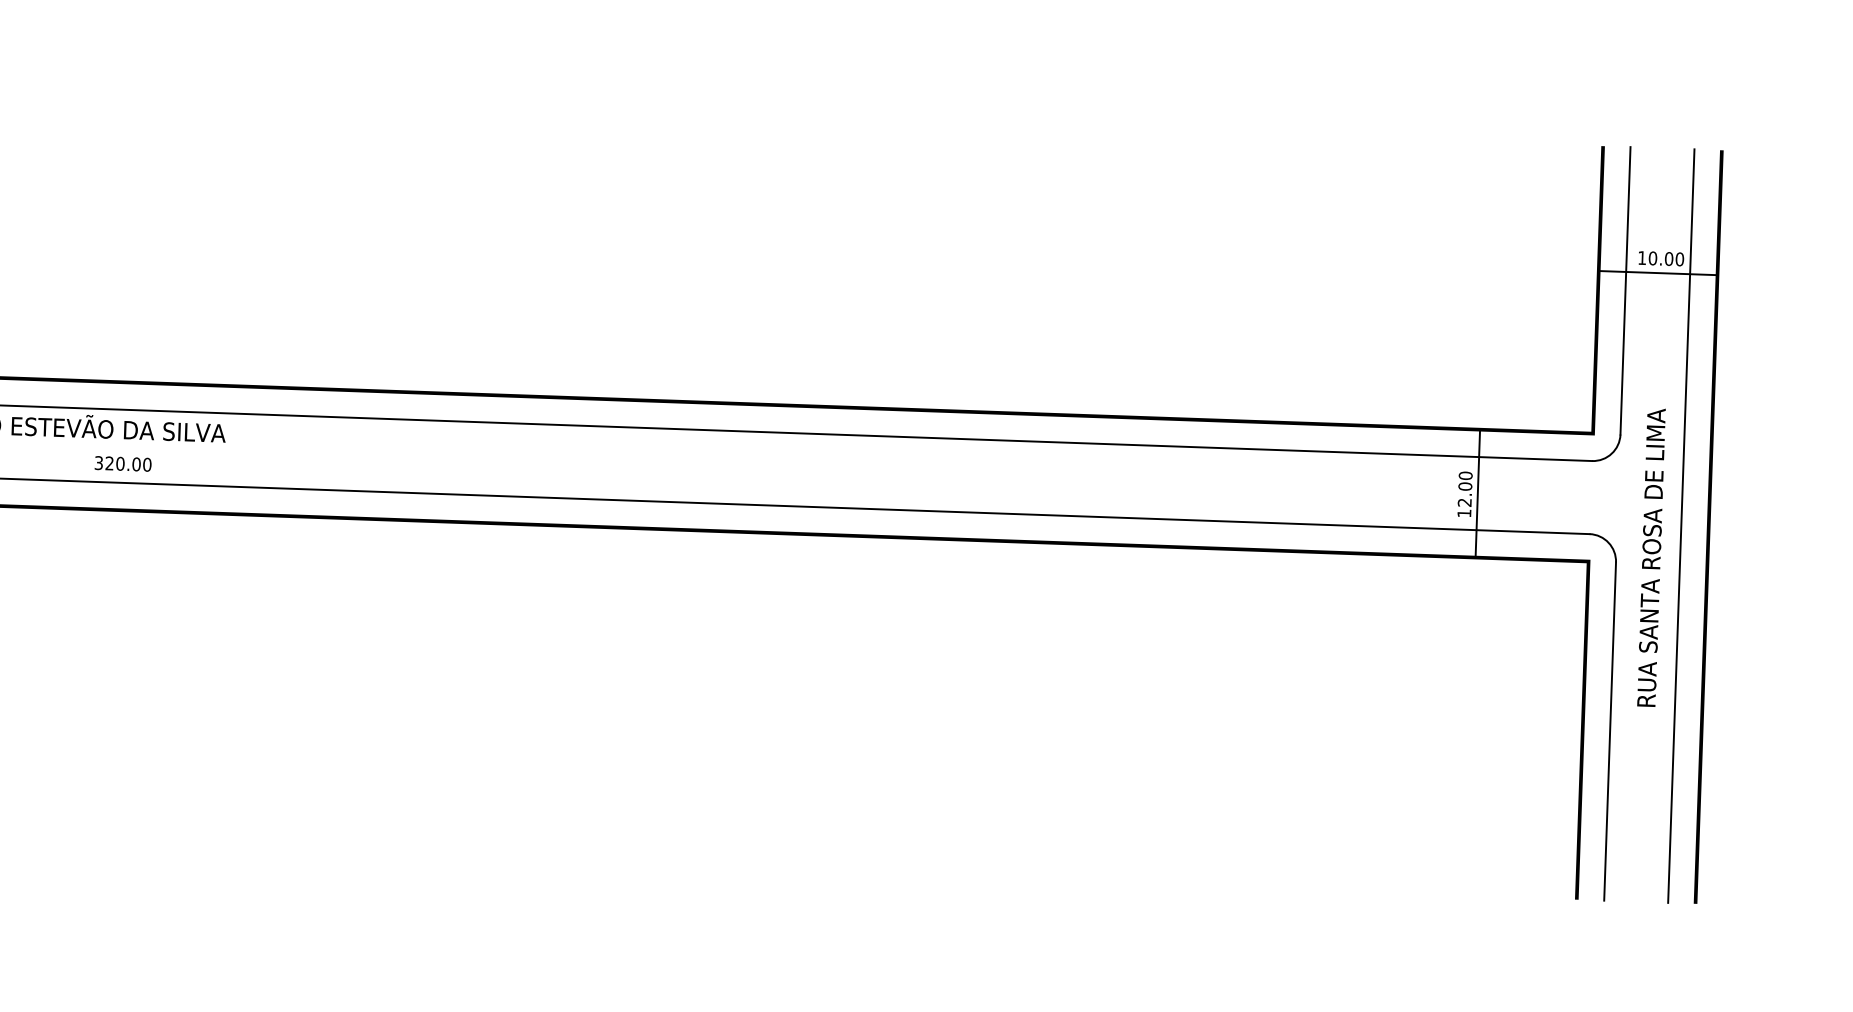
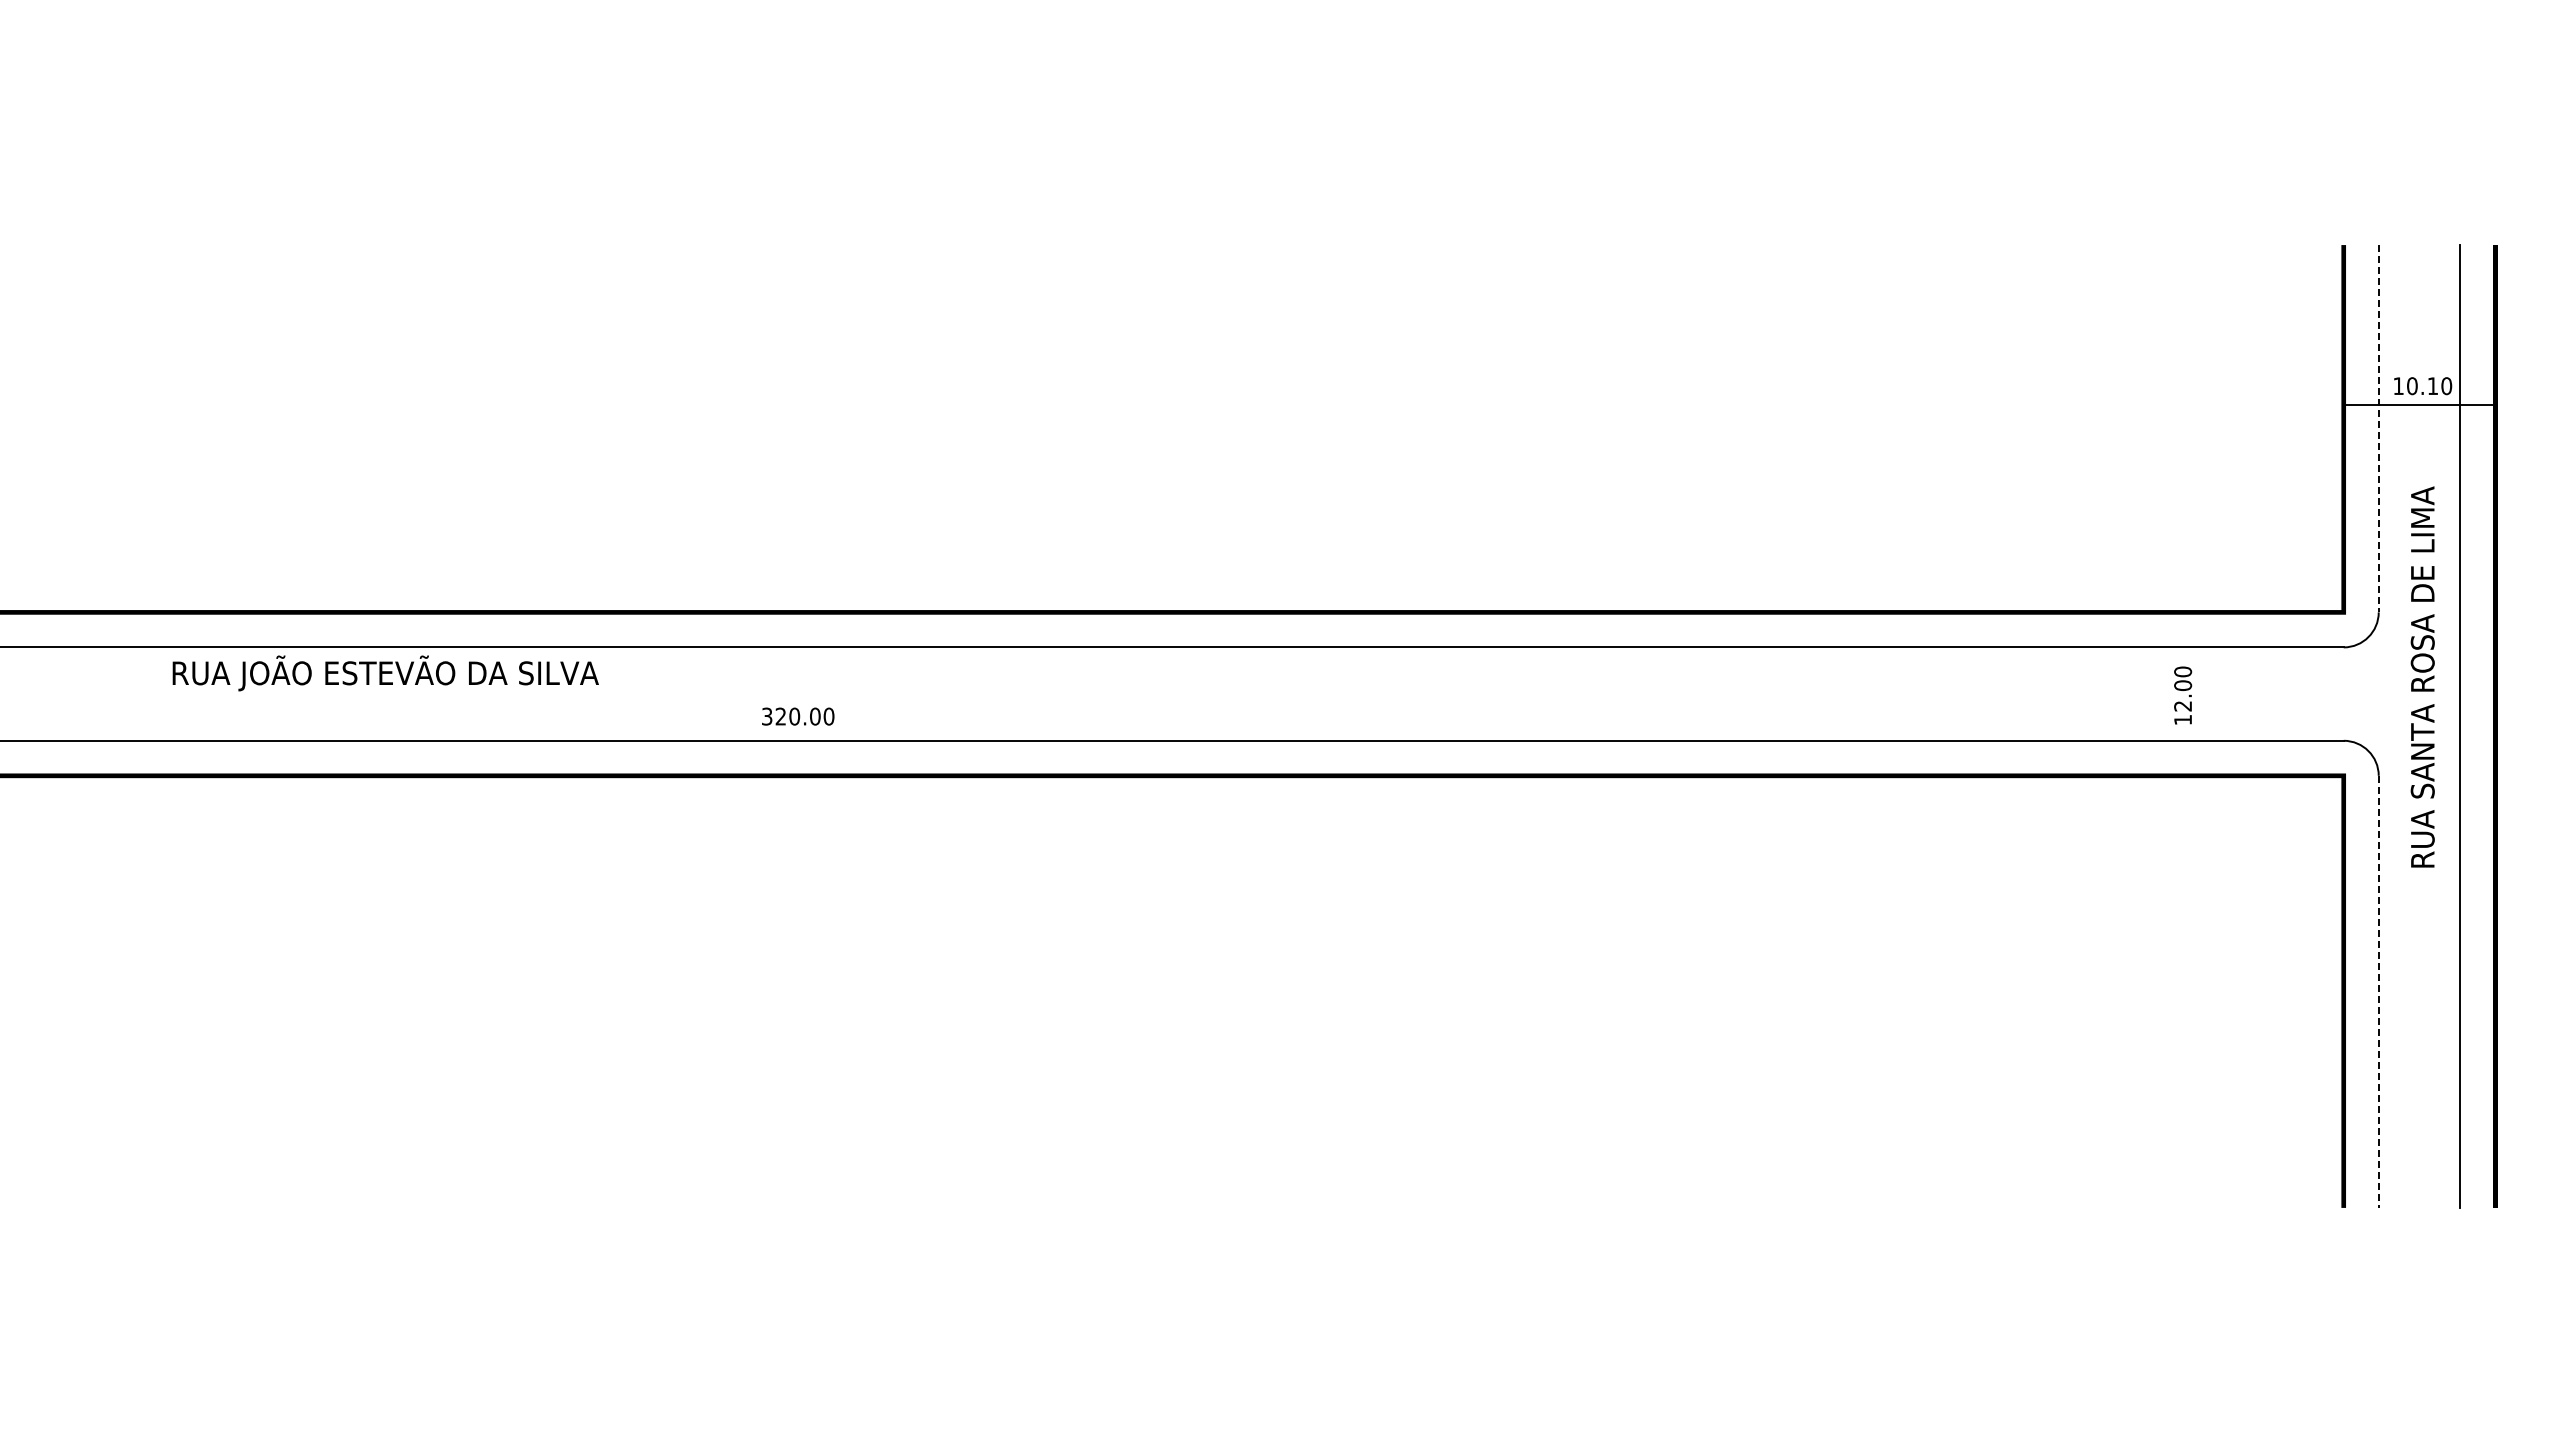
text: (1668, 259) -> (2432, 386), 10.00 -> 10.10
line: (1625, 290) -> (2378, 428), solid -> dashed
text: (123, 463) -> (798, 716), moved
line: (1477, 493) -> (2199, 693), removed
text: (1651, 557) -> (2422, 676), moved
line: (1609, 732) -> (2378, 992), solid -> dashed

